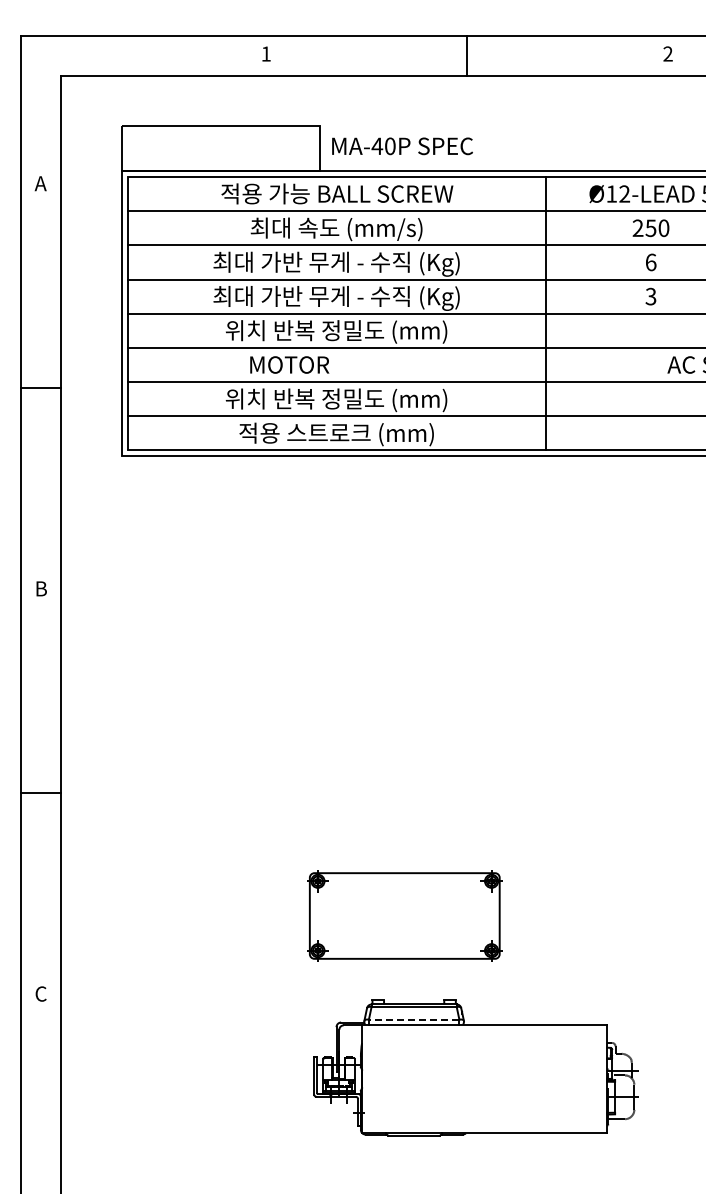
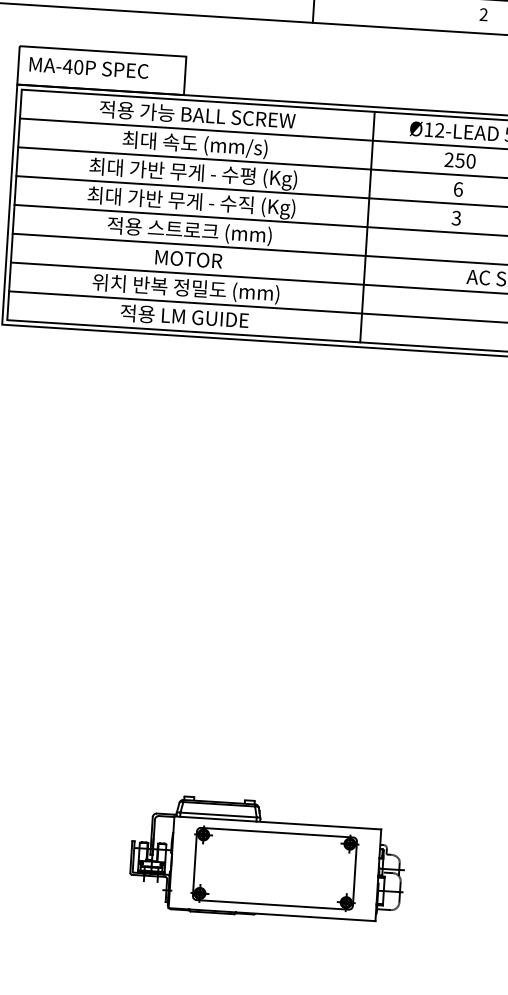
text: (402, 146) -> (89, 68), moved
text: (400, 262) -> (247, 176), 최대 가반 무게 - 수직 (Kg) -> 최대 가반 무게 - 수평 (Kg)
text: (336, 331) -> (189, 230), 위치 반복 정밀도 (mm) -> 적용 스트로크 (mm)
text: (289, 364) -> (188, 258), moved
text: (336, 434) -> (184, 317), 적용 스트로크 (mm) -> 적용 LM GUIDE
part: (404, 915) -> (274, 868), moved
line: (413, 1019) -> (218, 814), dashed -> solid

